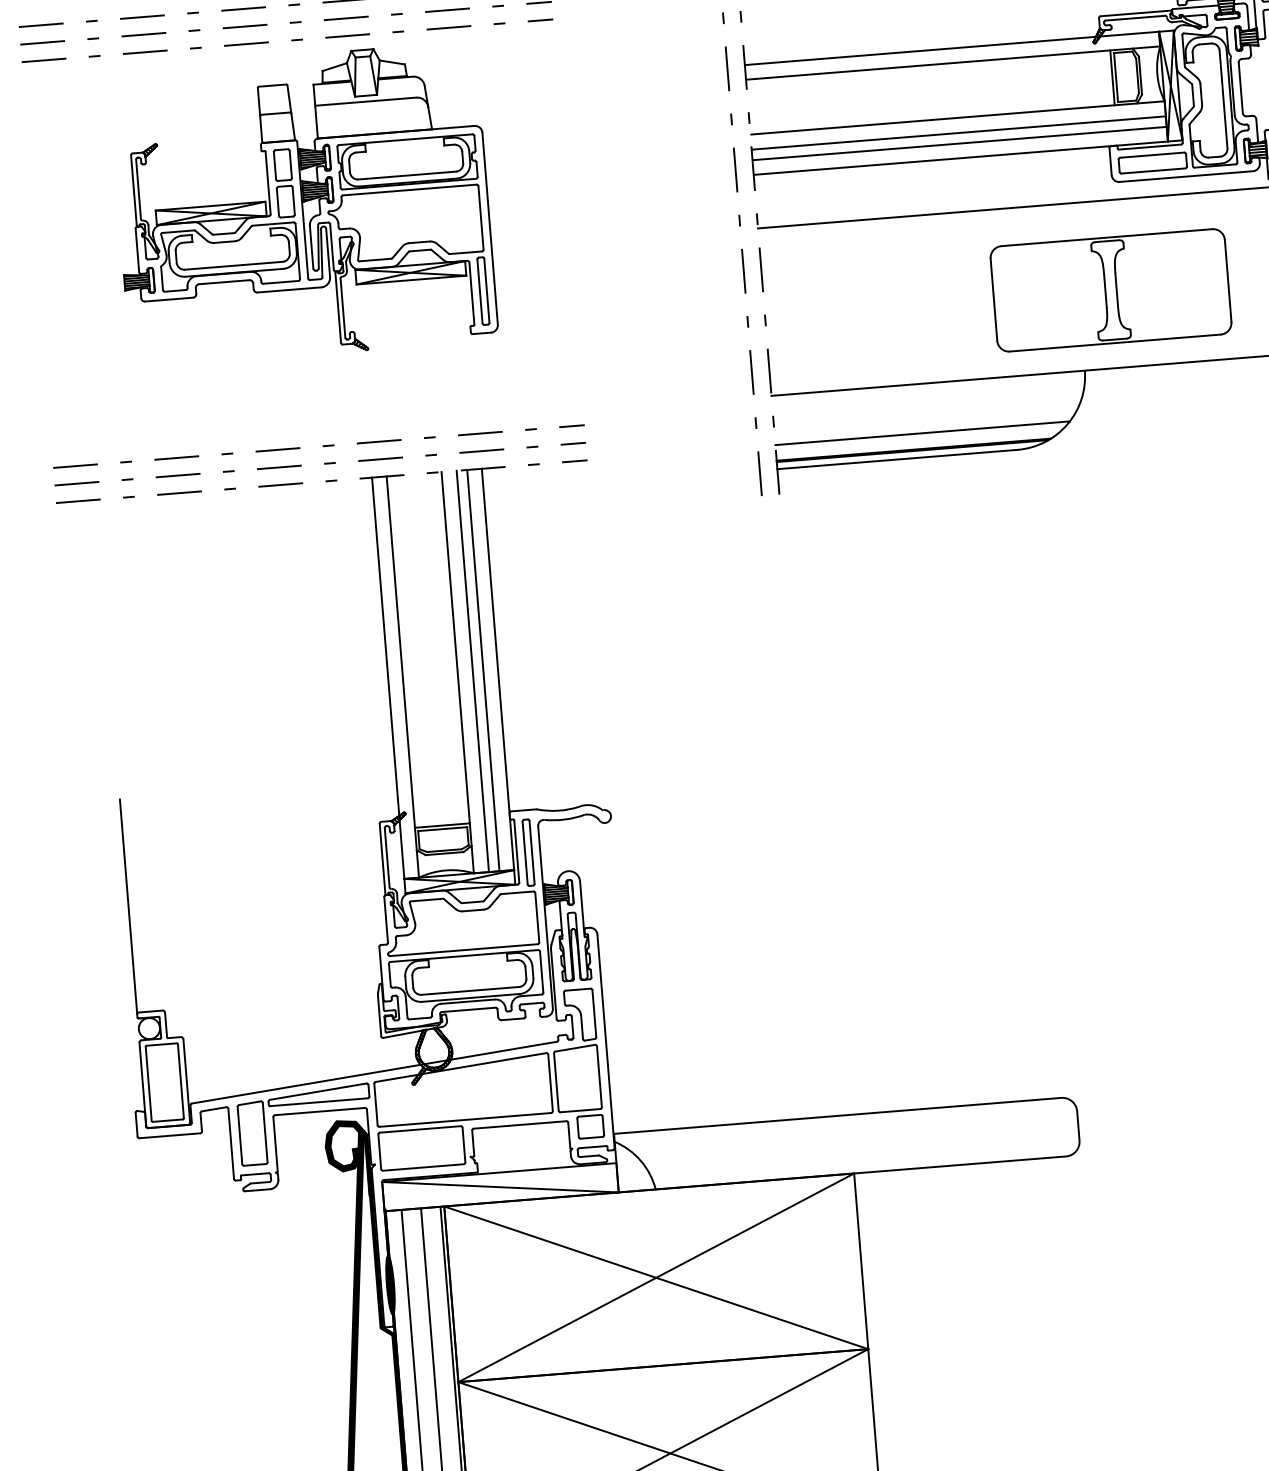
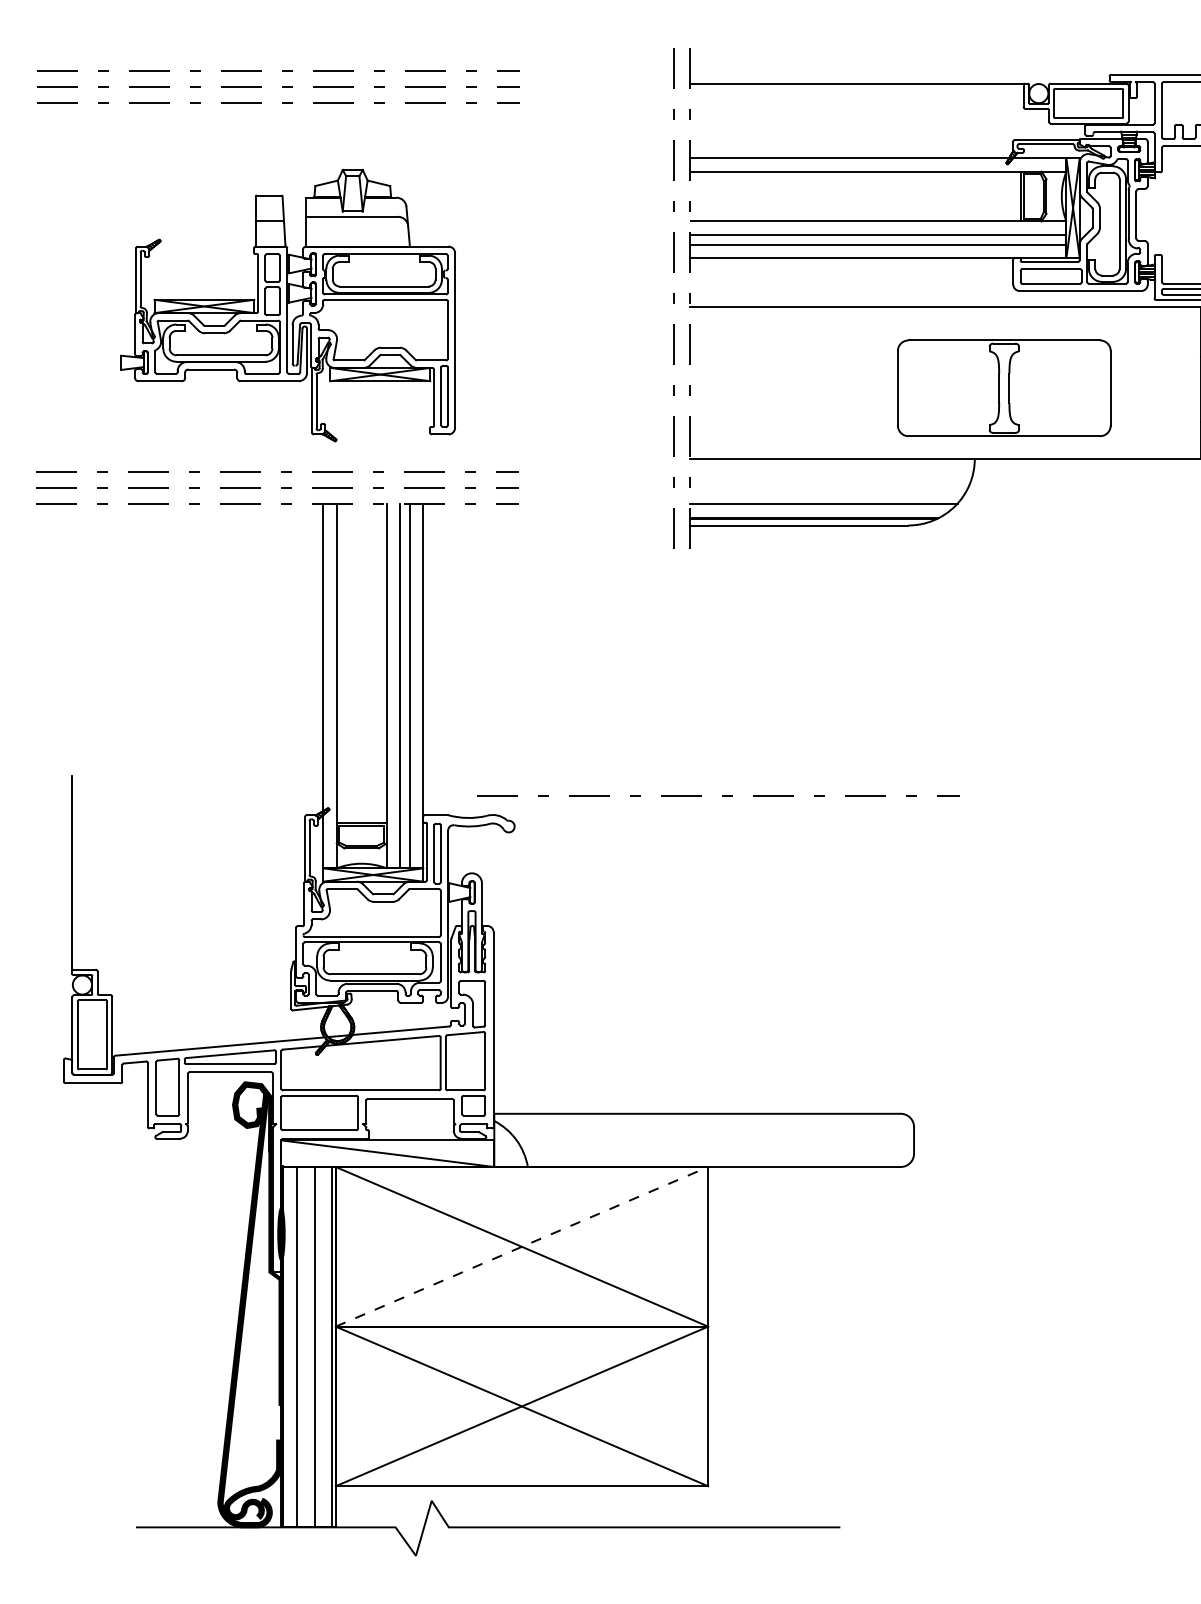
part: (302, 205) -> (287, 305), moved
line: (837, 763) -> (722, 795), added
hatch: (556, 893) -> (459, 892), removed
line: (655, 1277) -> (521, 1246), solid -> dashed

